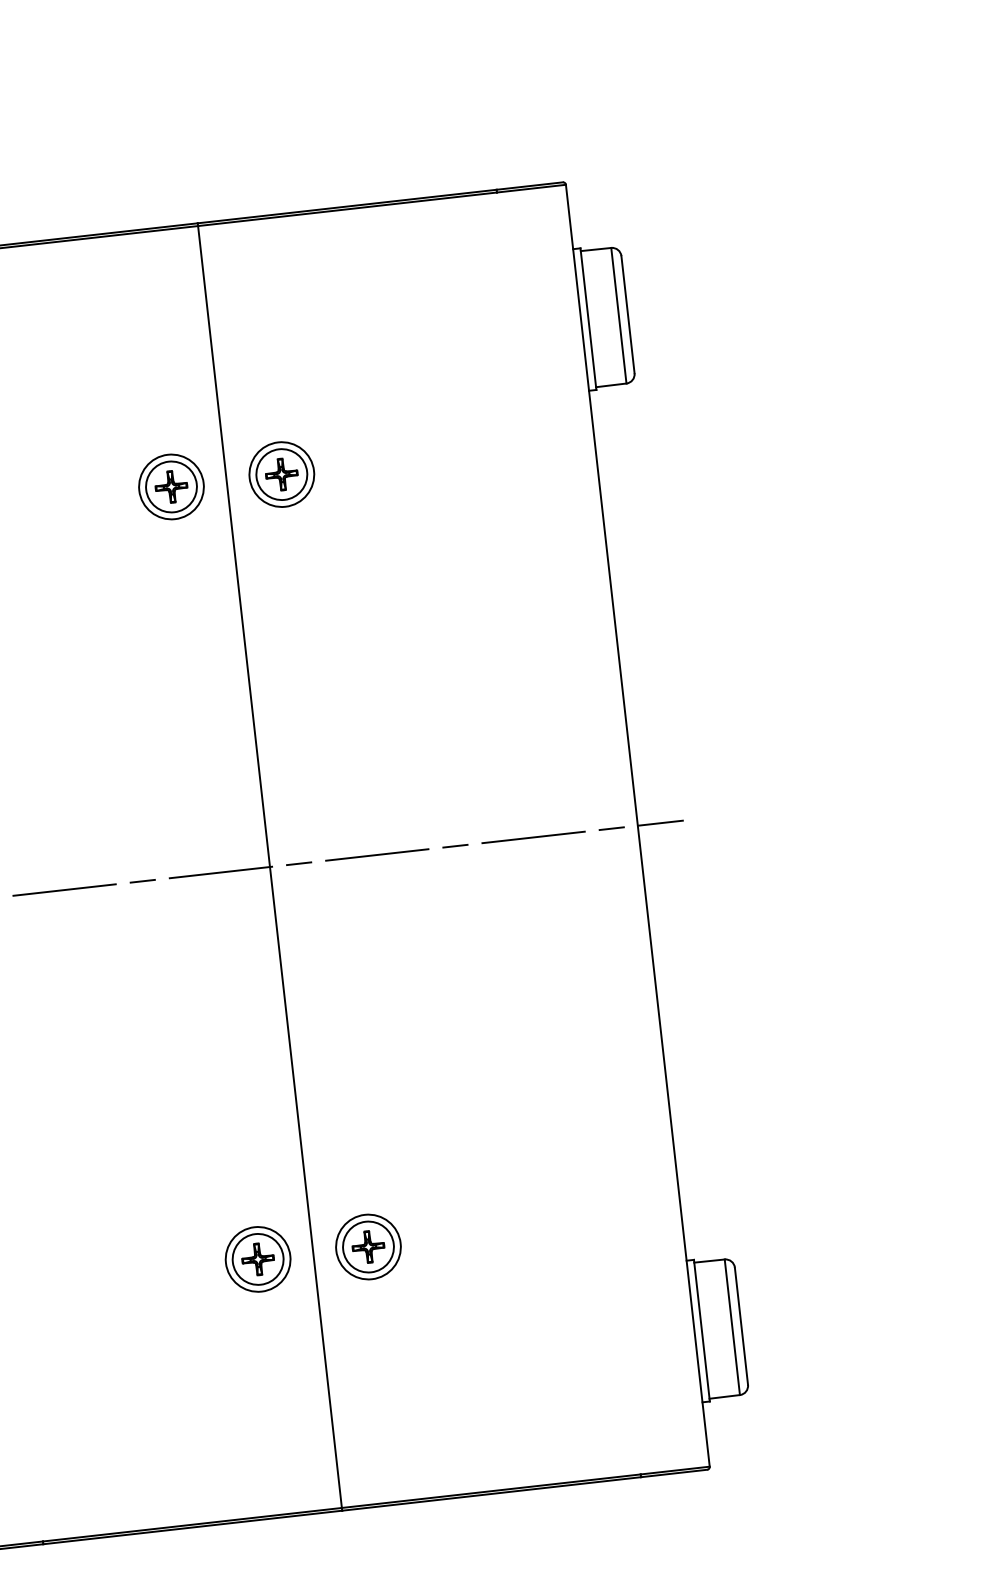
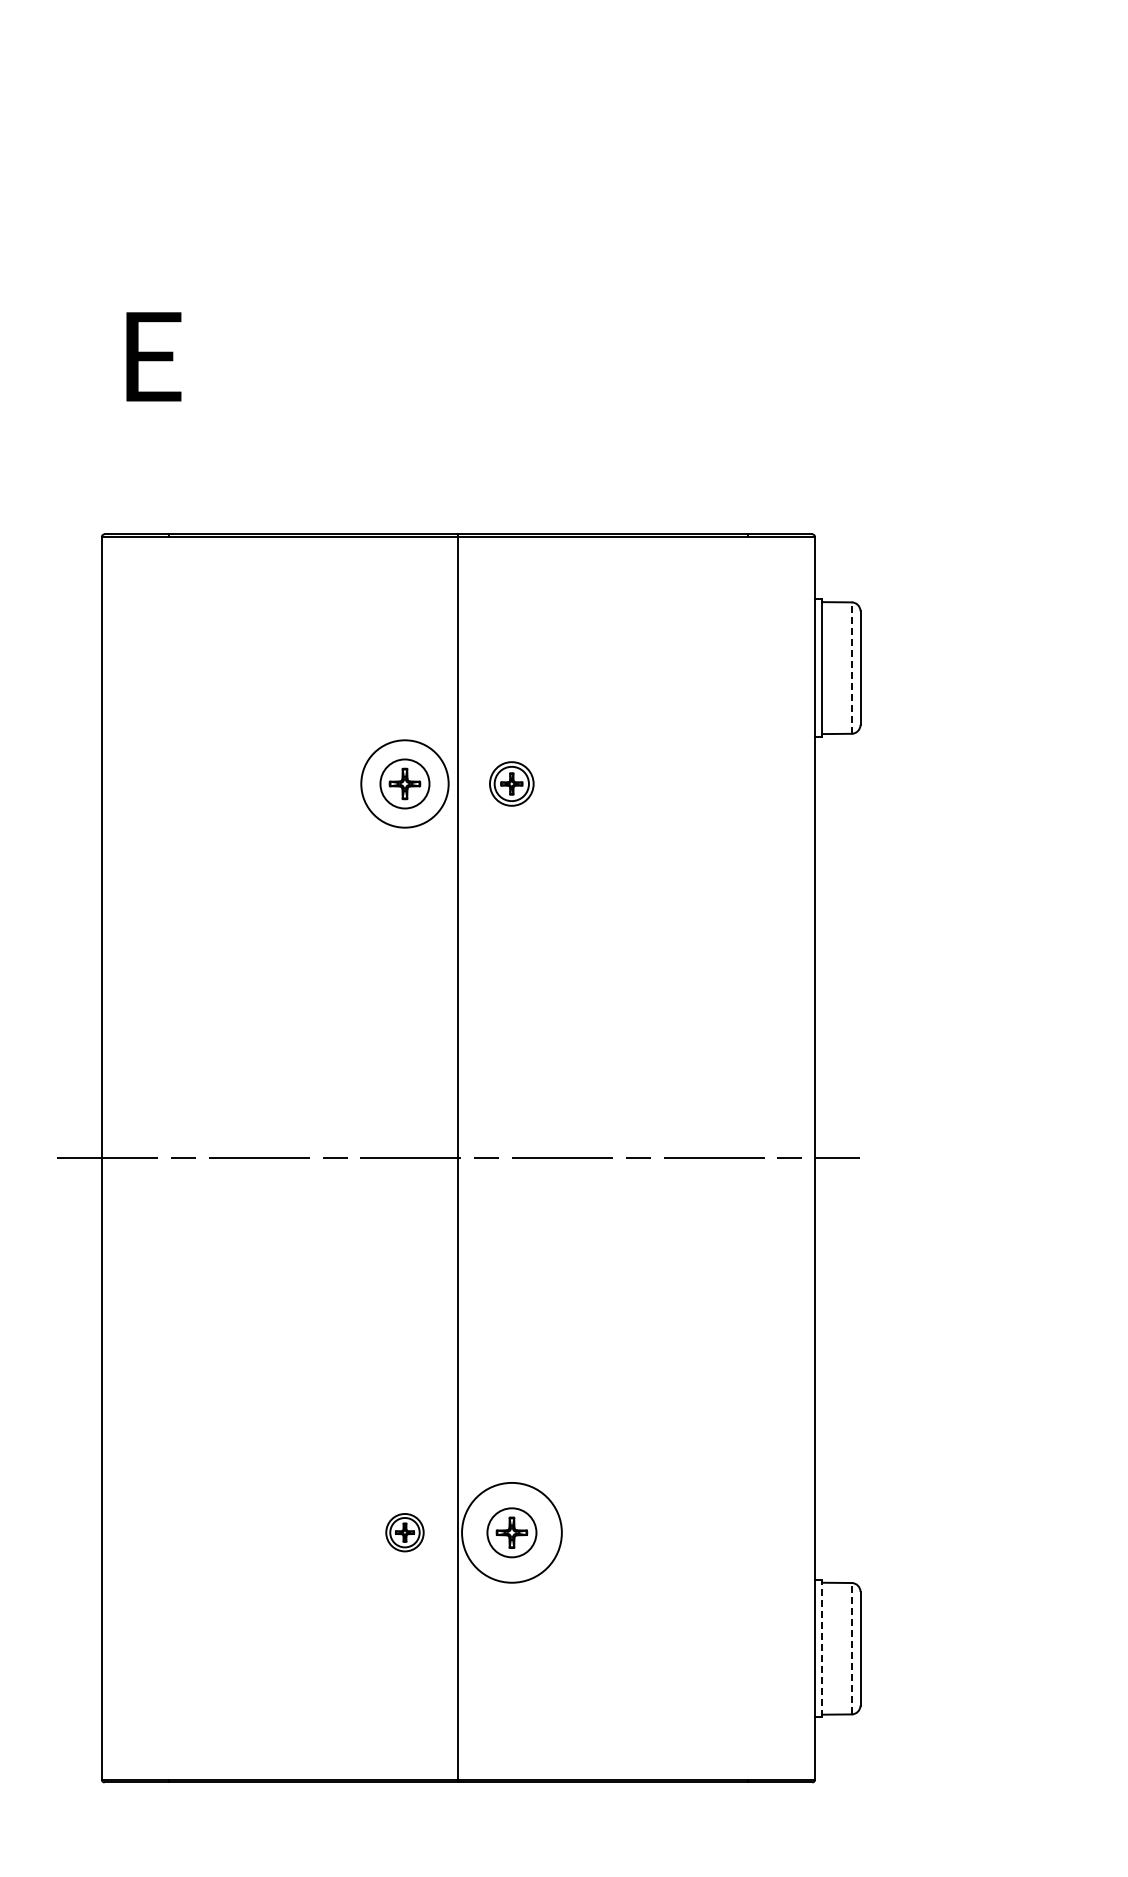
line: (618, 316) -> (851, 668), solid -> dashed
part: (281, 474) -> (511, 783), size x0.7
circle: (170, 486) -> (404, 783), size x1.4
circle: (367, 1246) -> (511, 1532), size x1.6
part: (257, 1259) -> (404, 1532), size x0.6
line: (732, 1327) -> (851, 1648), solid -> dashed
line: (702, 1330) -> (822, 1648), solid -> dashed

